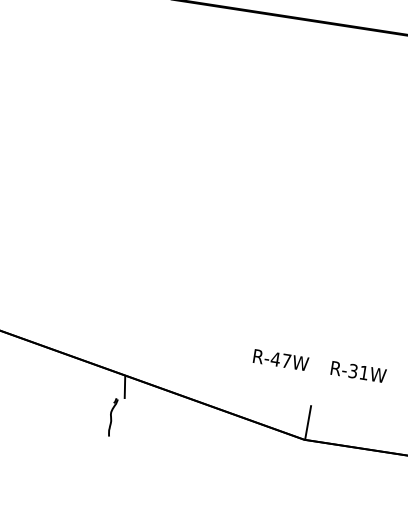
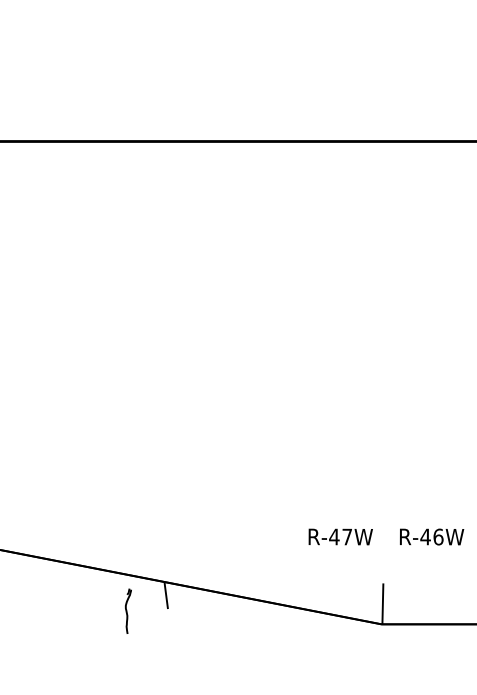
text: (358, 371) -> (431, 536), R-31W -> R-46W
part: (112, 416) -> (127, 610), moved

